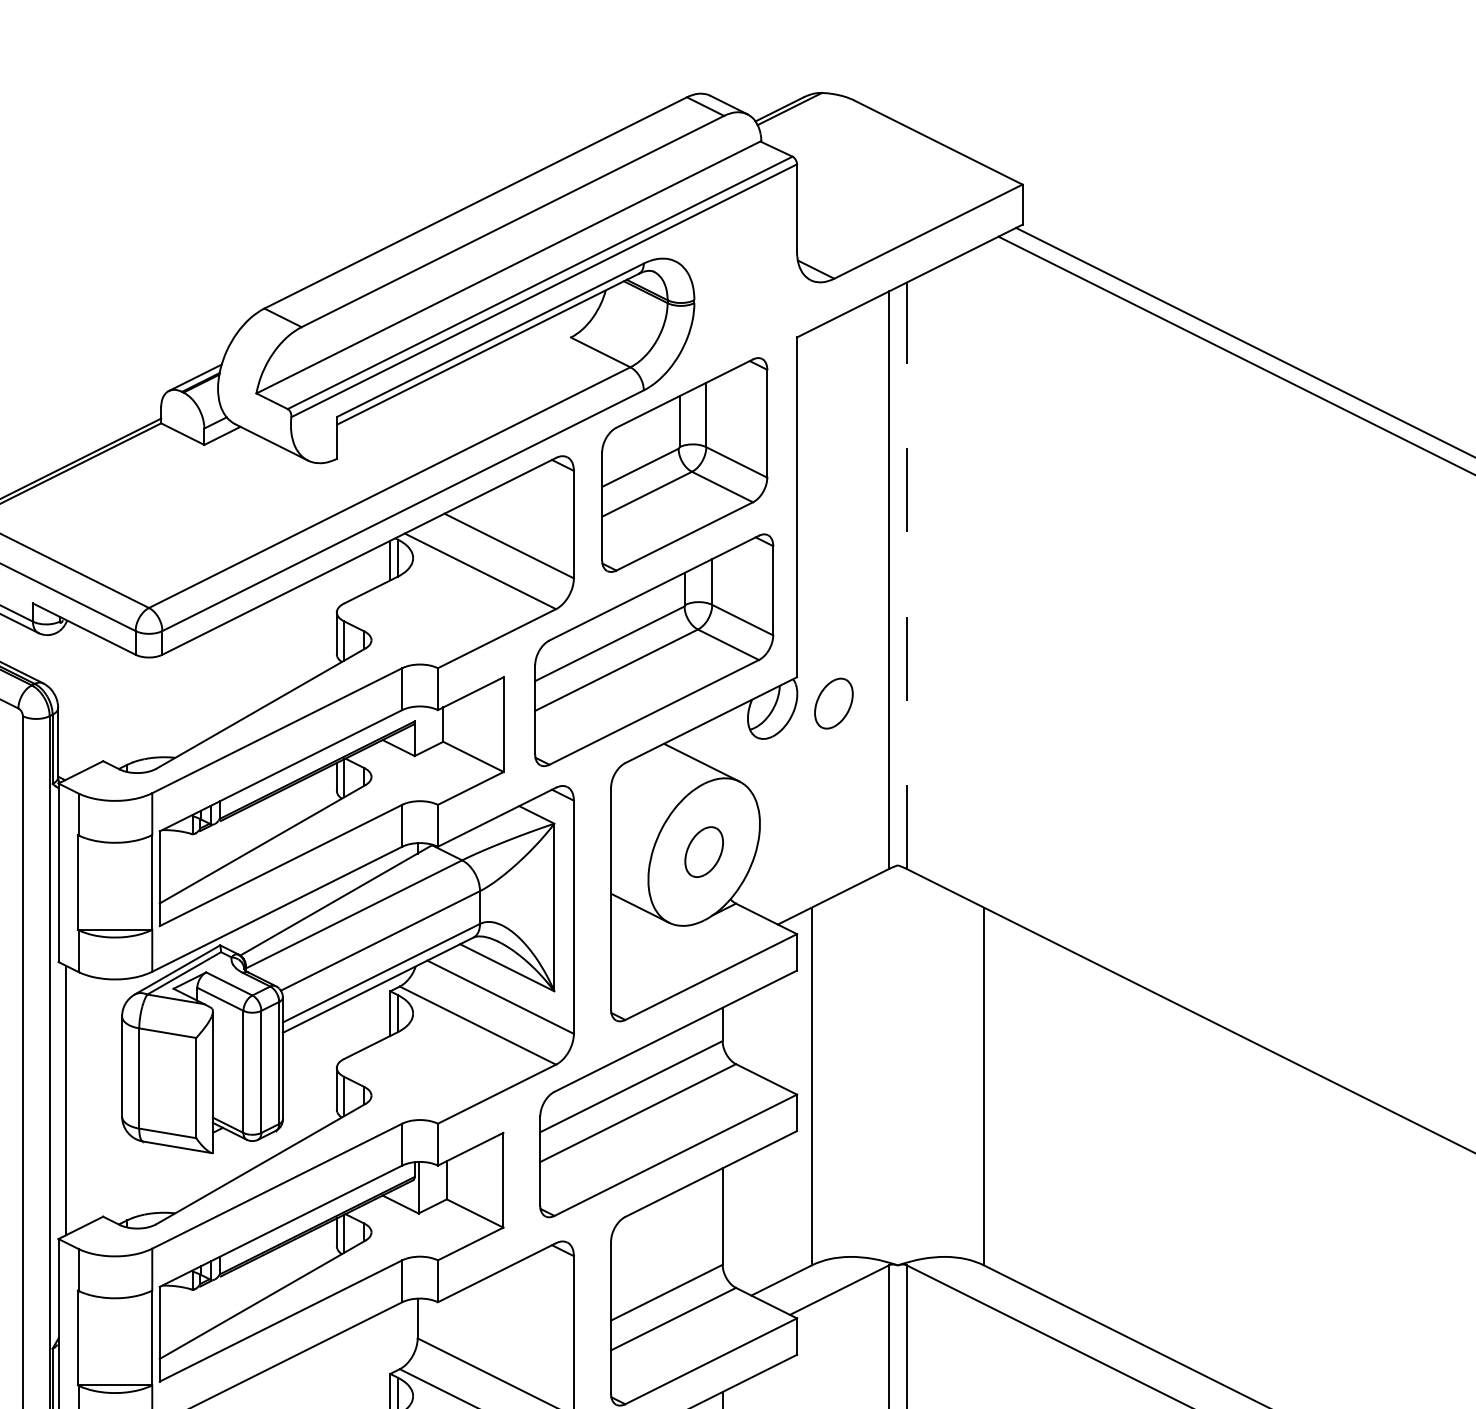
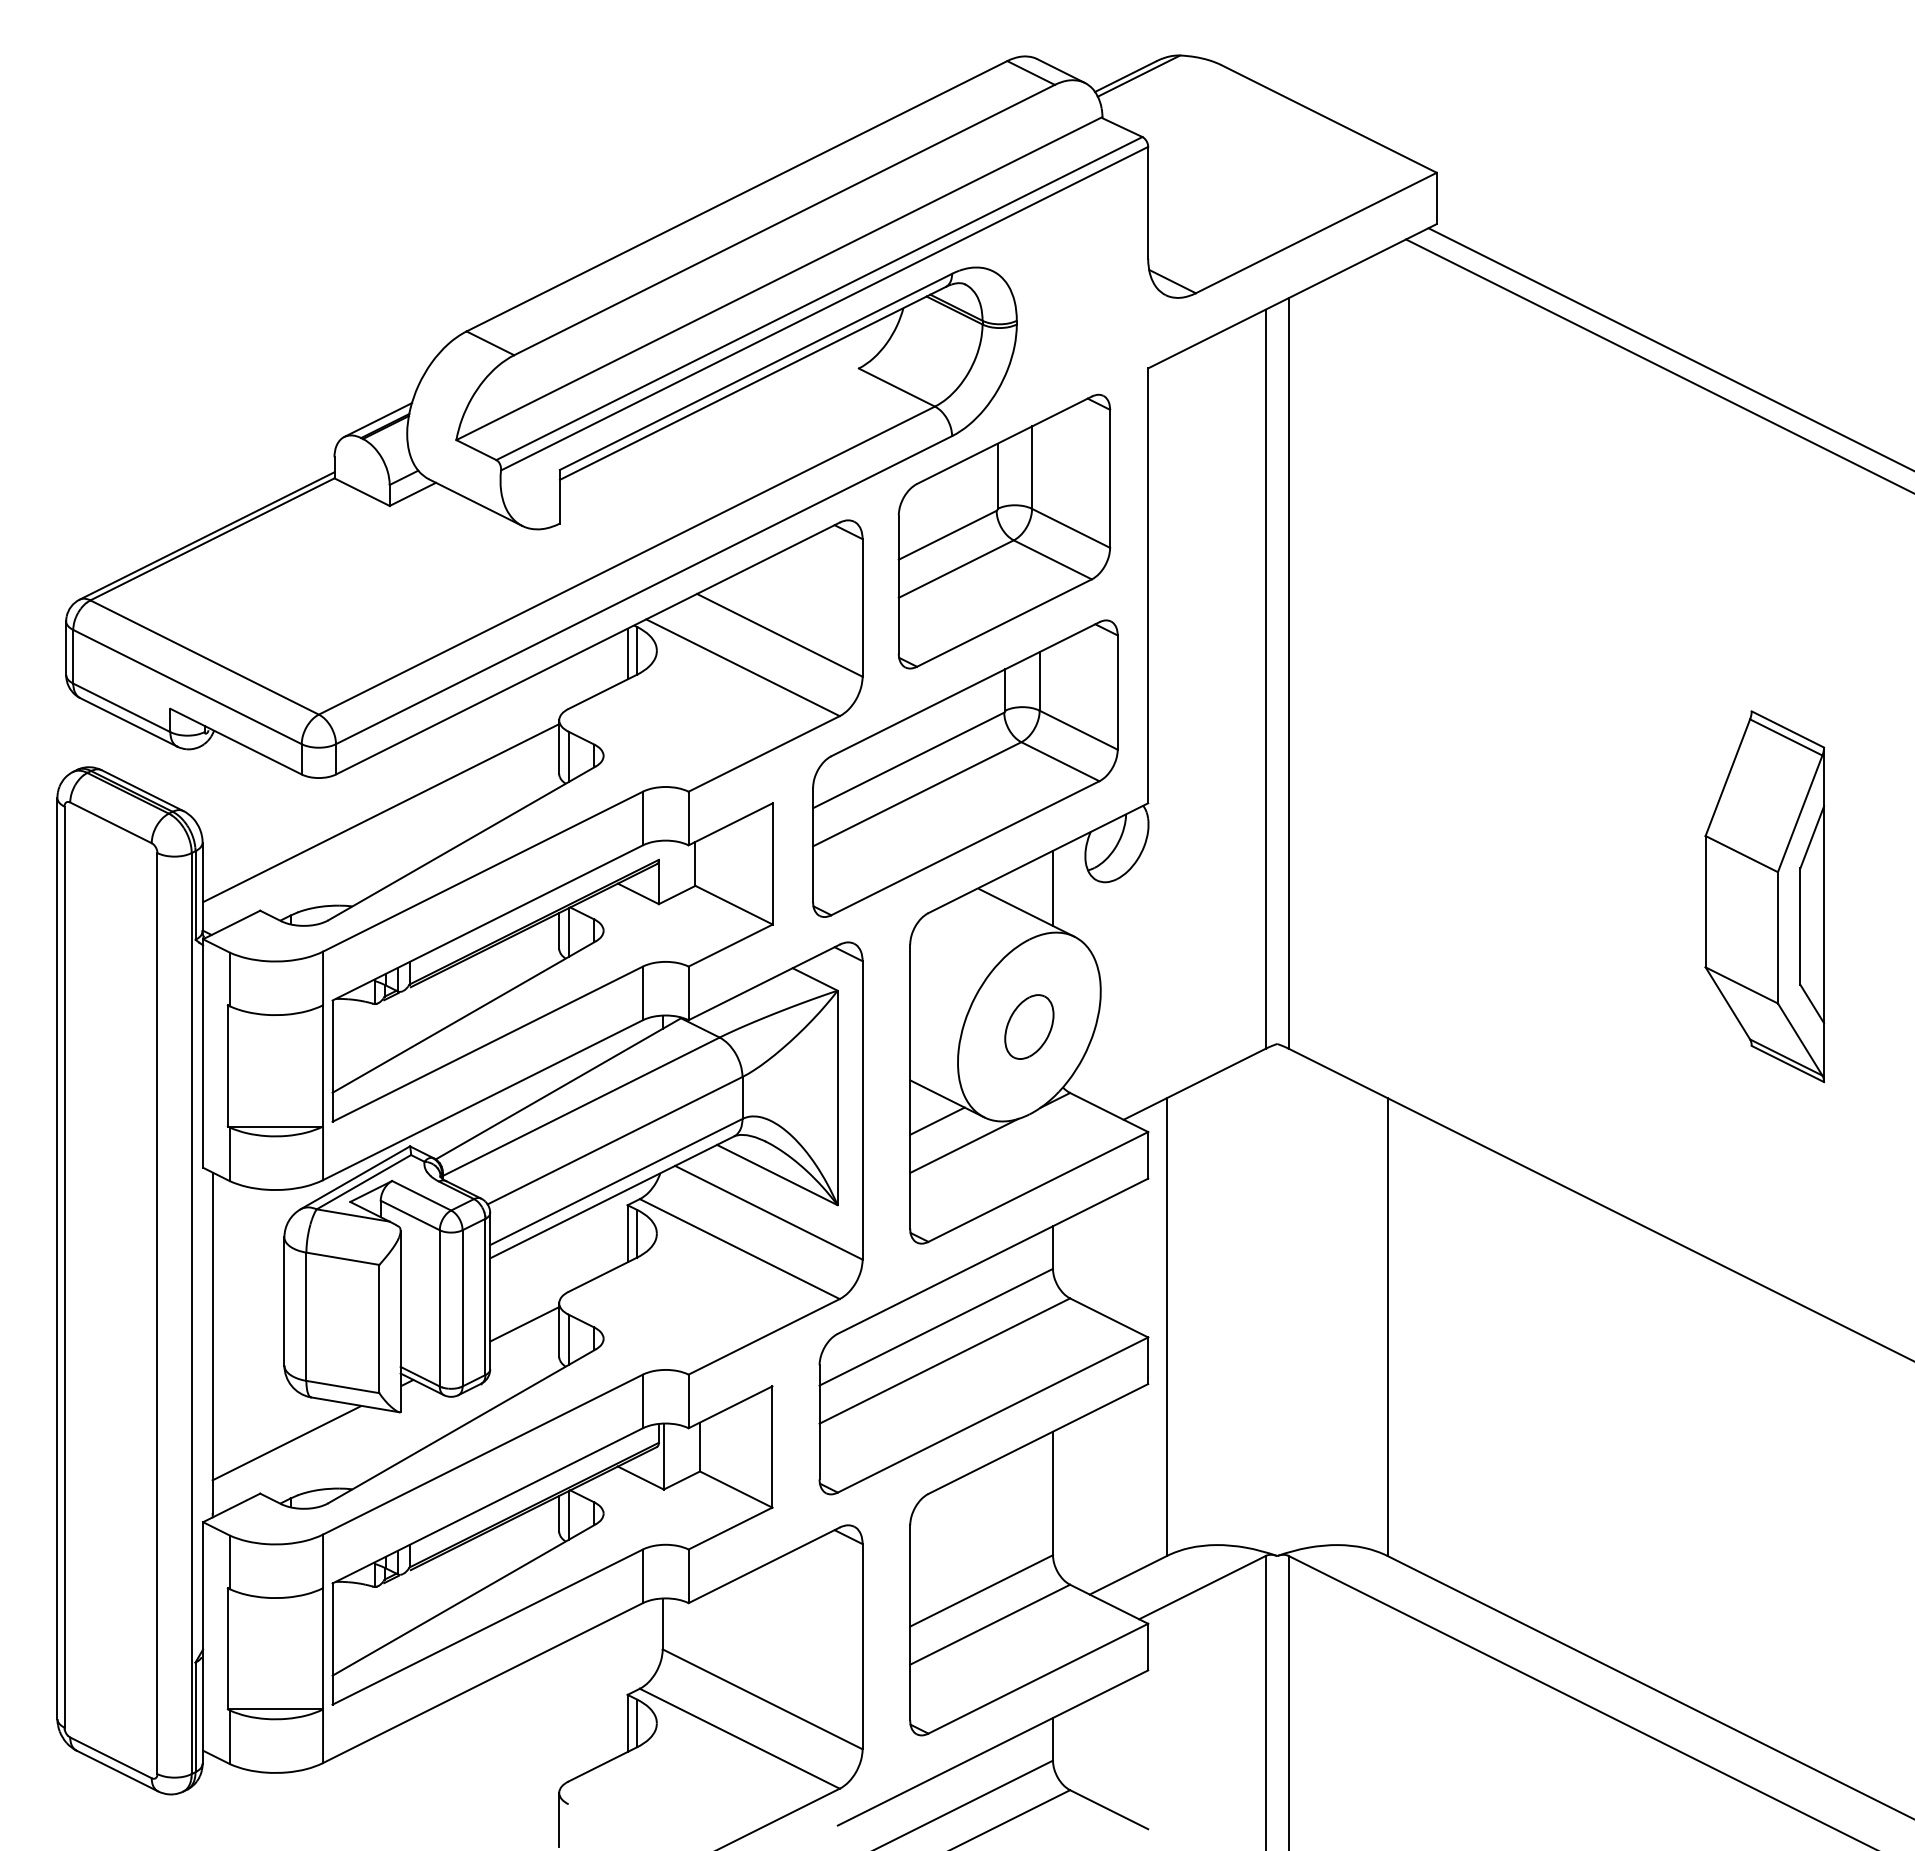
line: (906, 575) -> (1288, 672), dashed -> solid
line: (197, 685) -> (381, 813), added
part: (834, 703) -> (1195, 836), removed
line: (723, 743) -> (1053, 887), added
part: (1278, 750) -> (1764, 896), added
line: (632, 925) -> (937, 1120), added
line: (653, 944) -> (964, 1145), added
line: (309, 1084) -> (524, 1324), added
line: (123, 1177) -> (286, 1443), added

